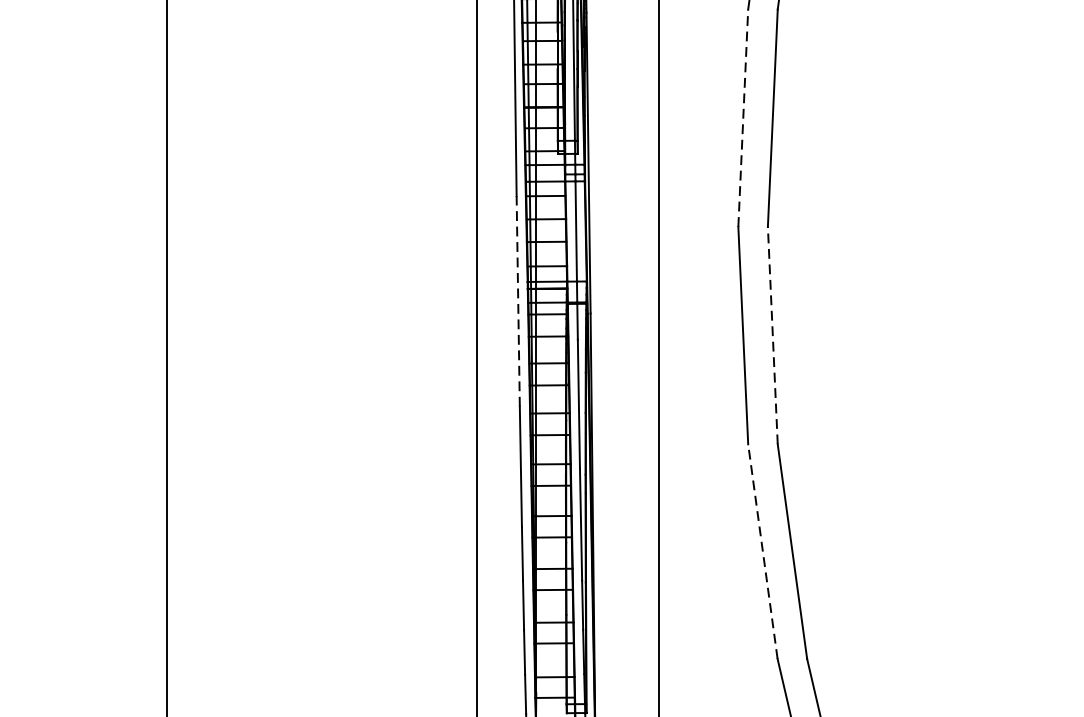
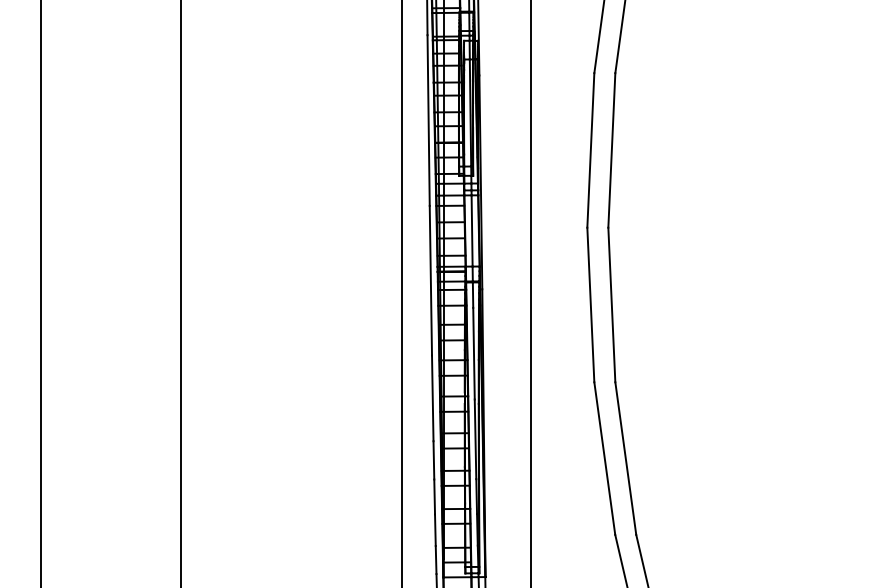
line: (742, 116) -> (590, 149), dashed -> solid
line: (517, 301) -> (430, 280), dashed -> solid
line: (772, 334) -> (611, 304), dashed -> solid
line: (762, 551) -> (604, 458), dashed -> solid

